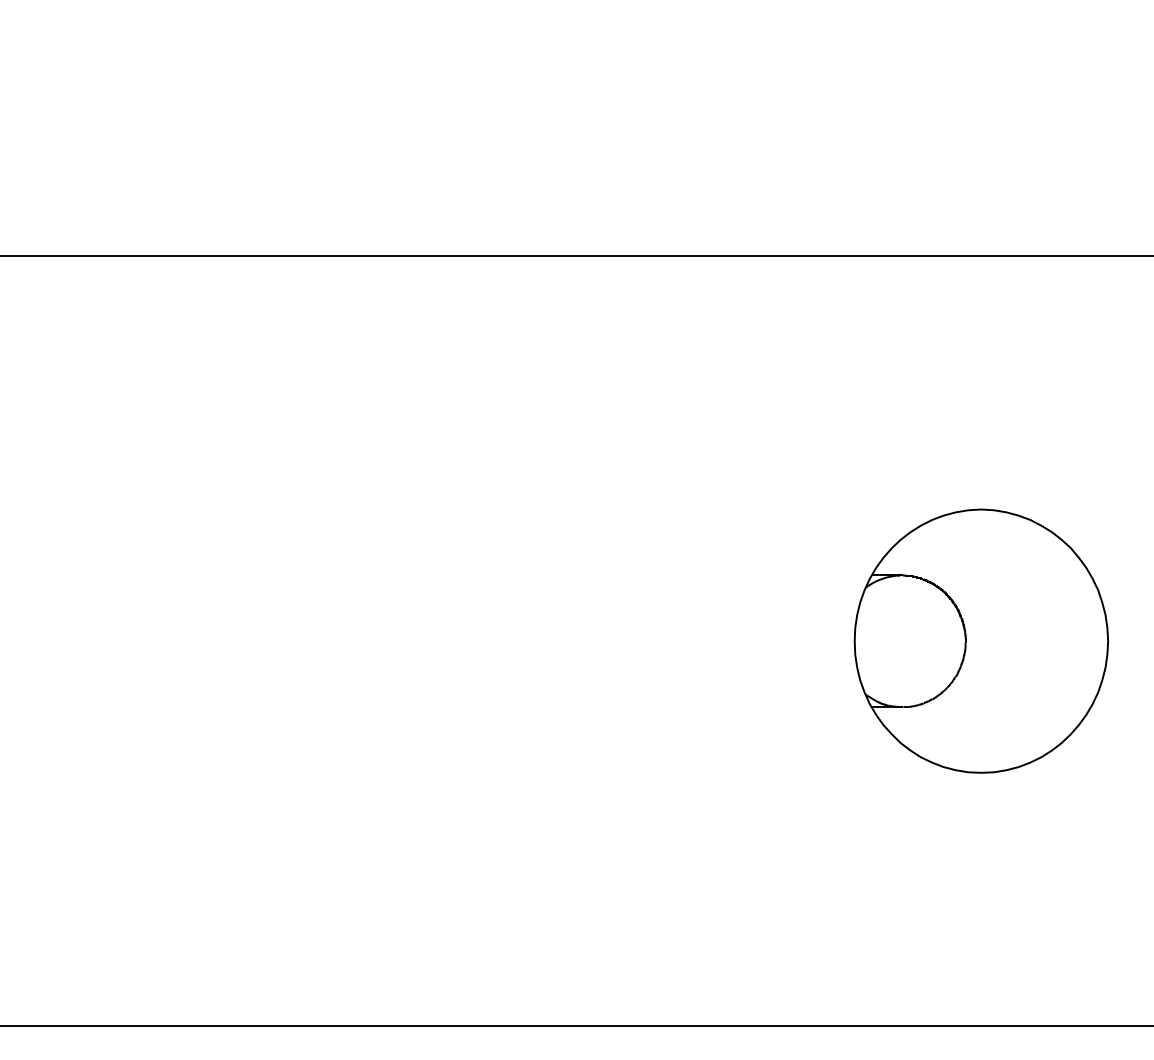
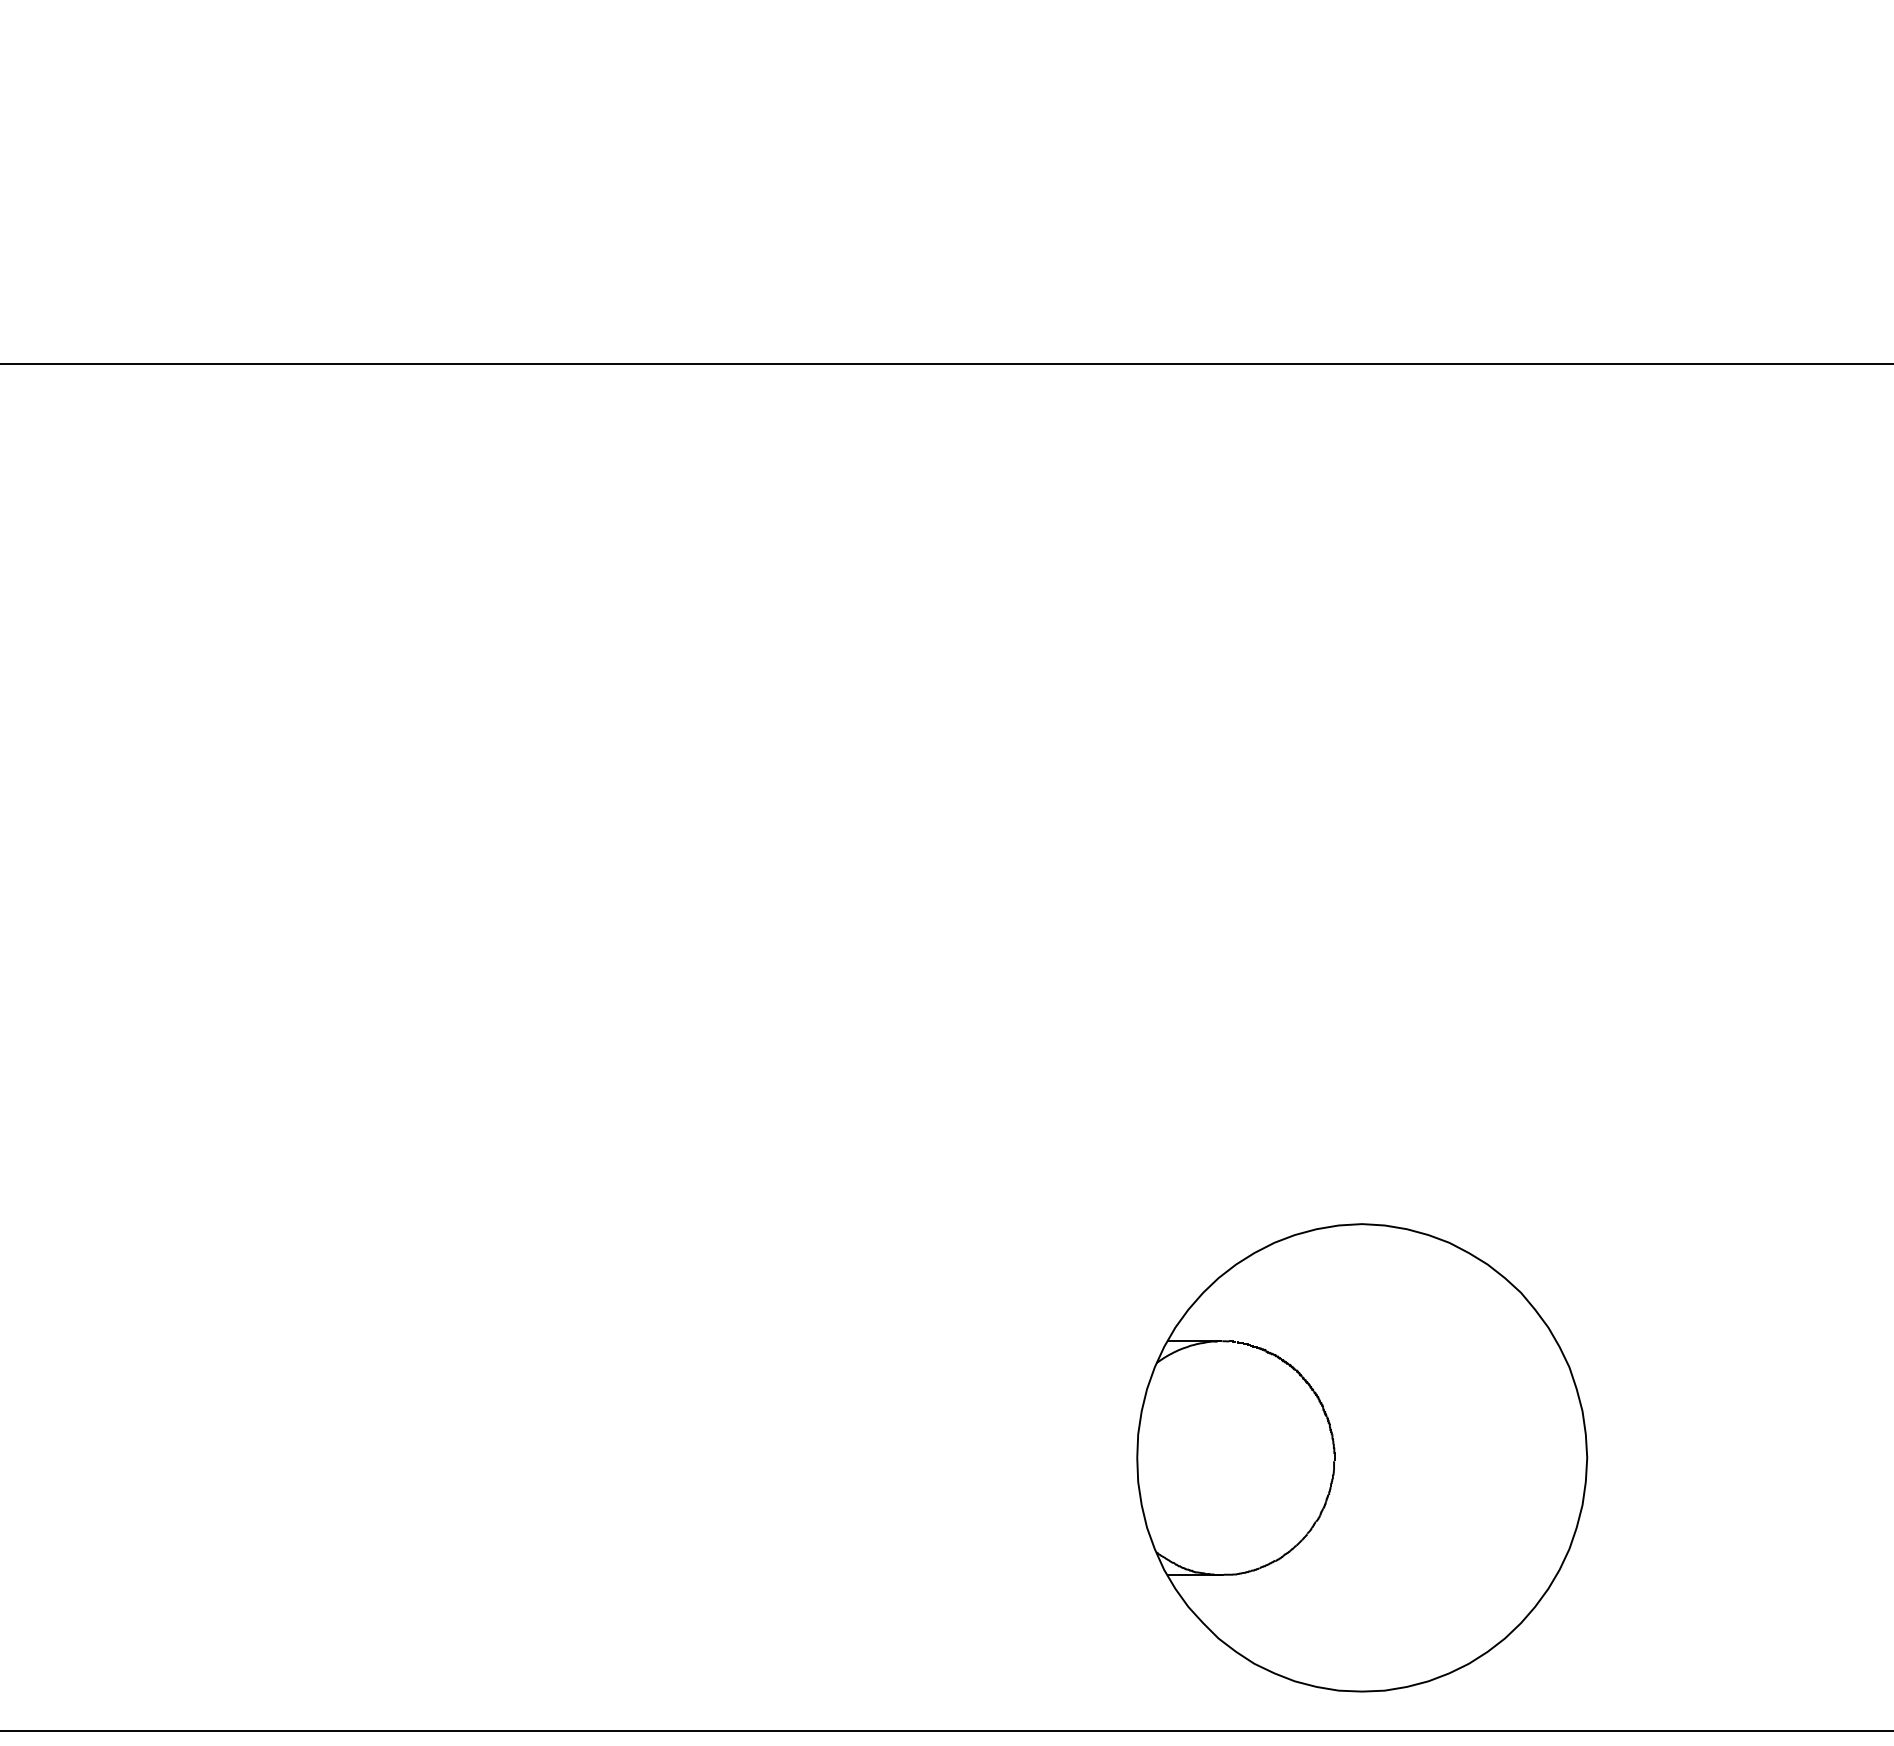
part: (981, 640) -> (1362, 1456), moved

